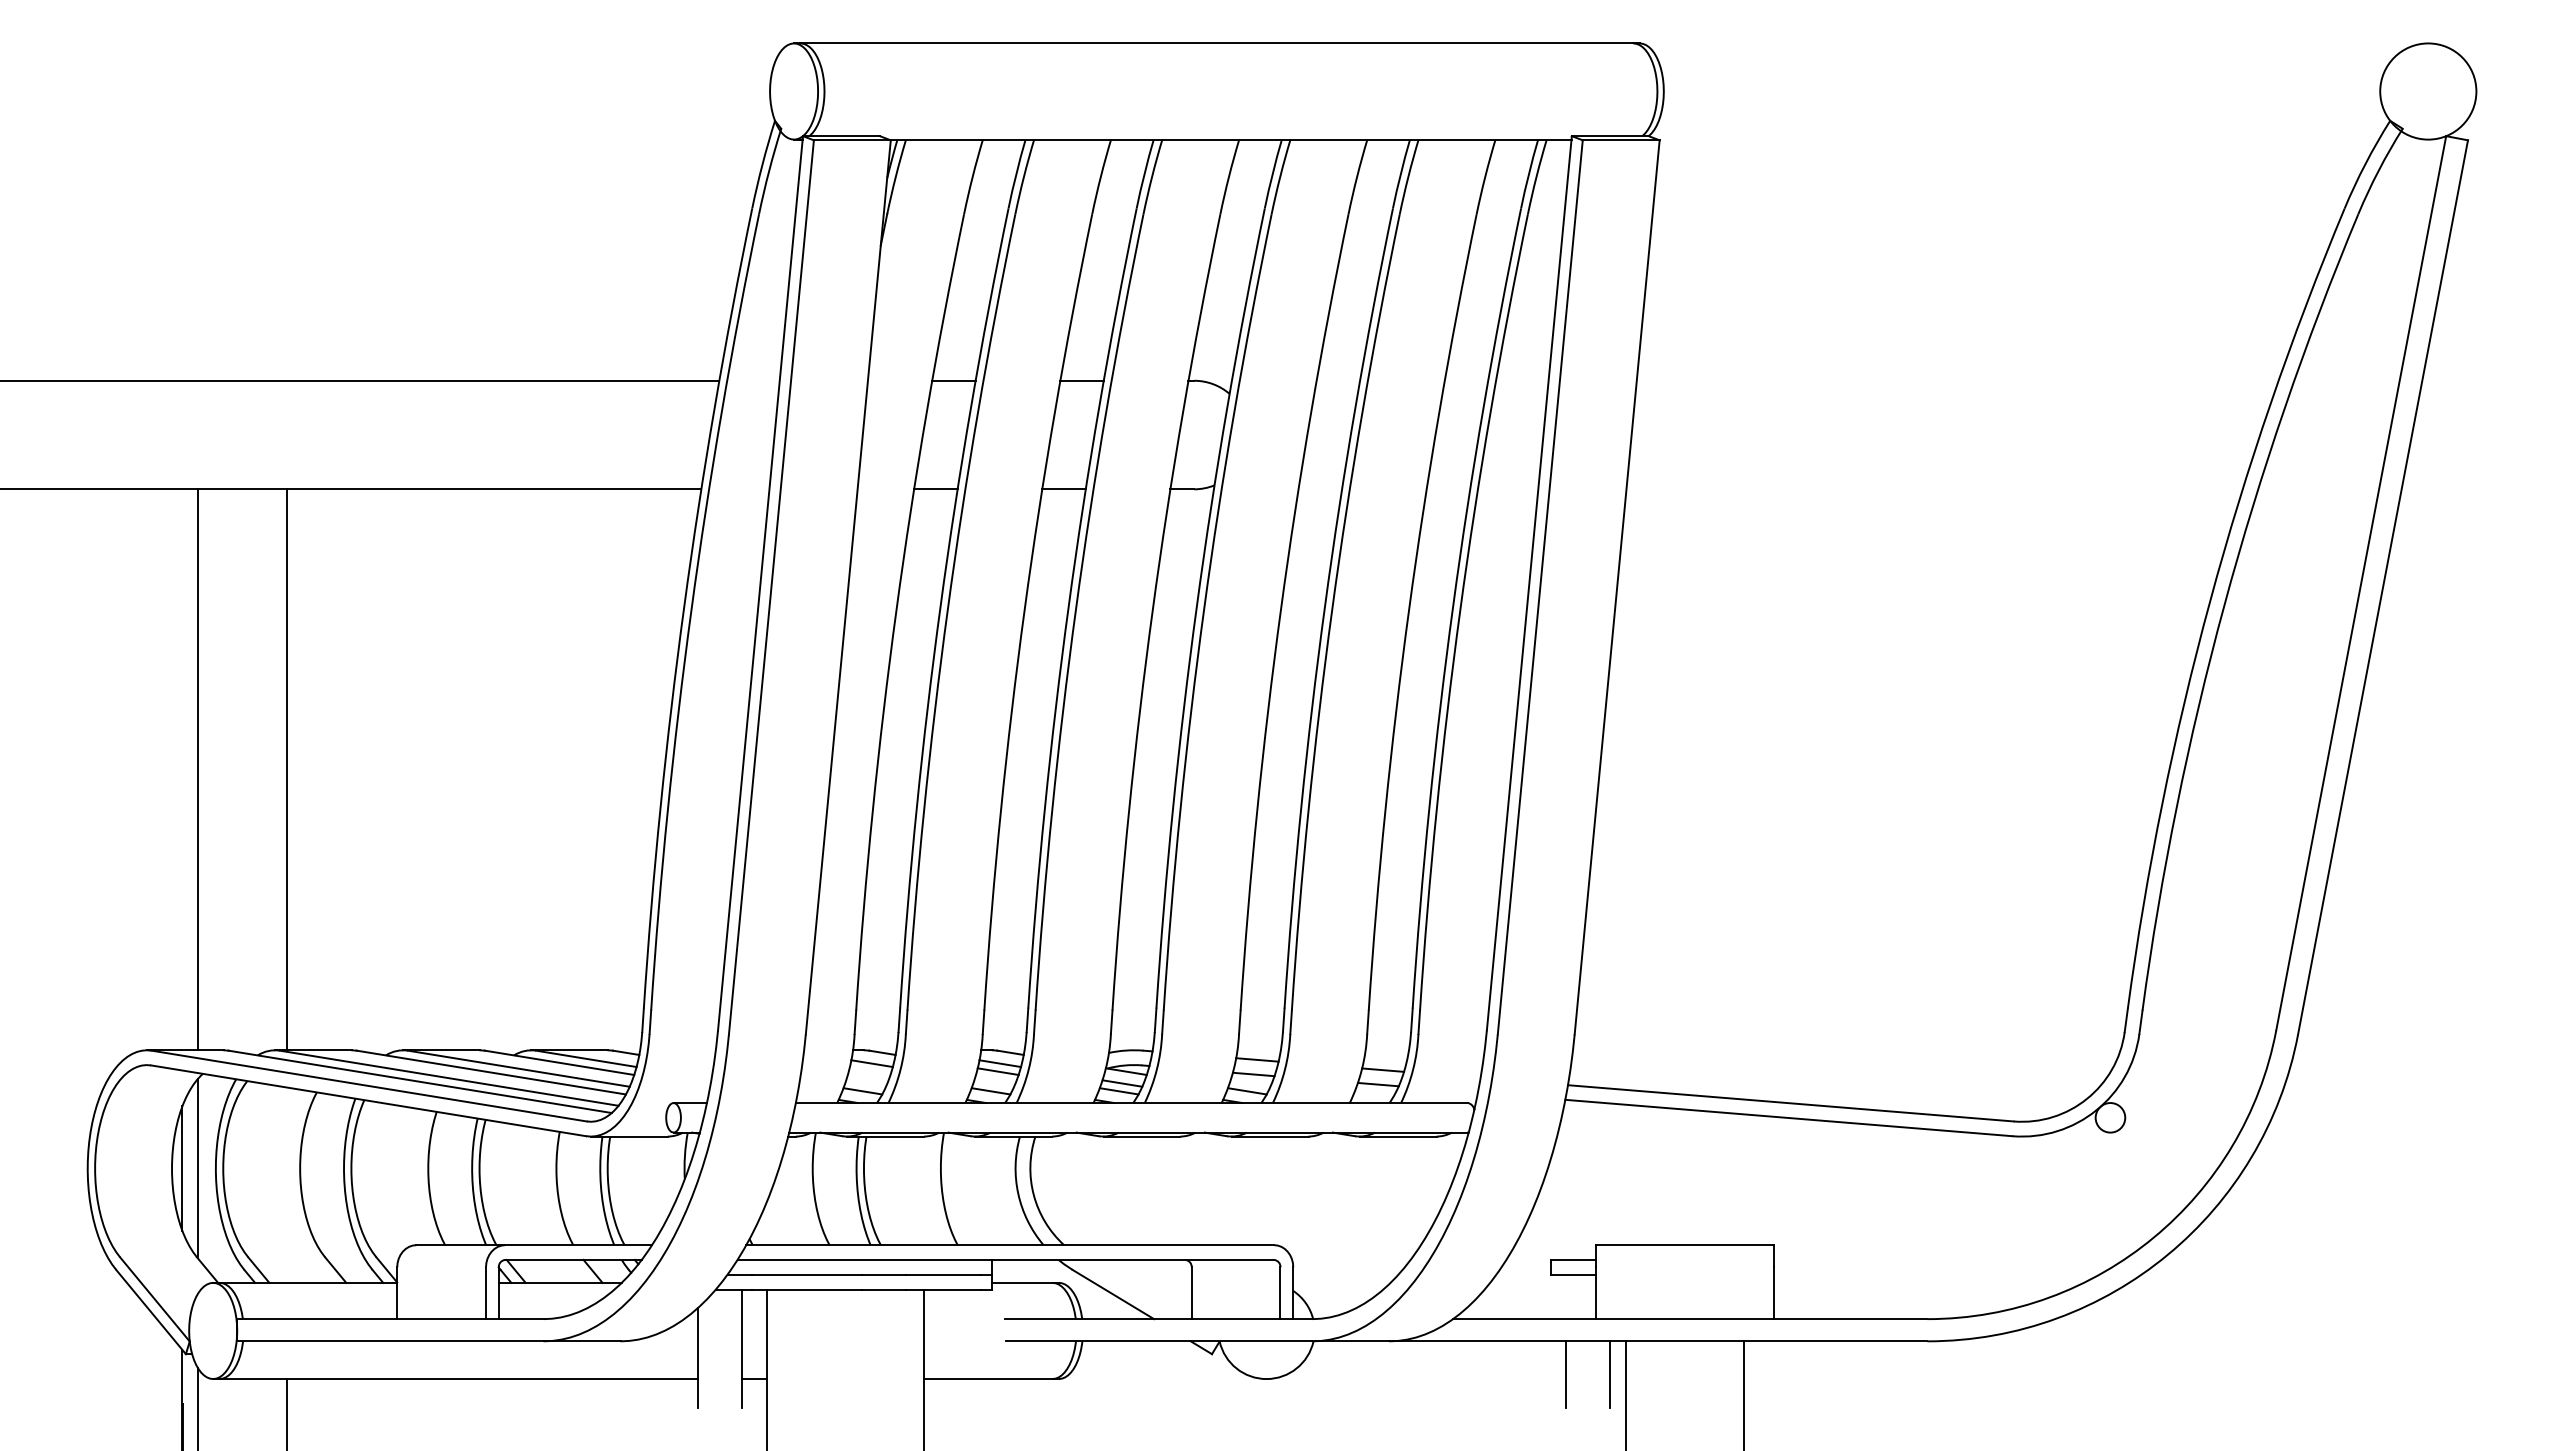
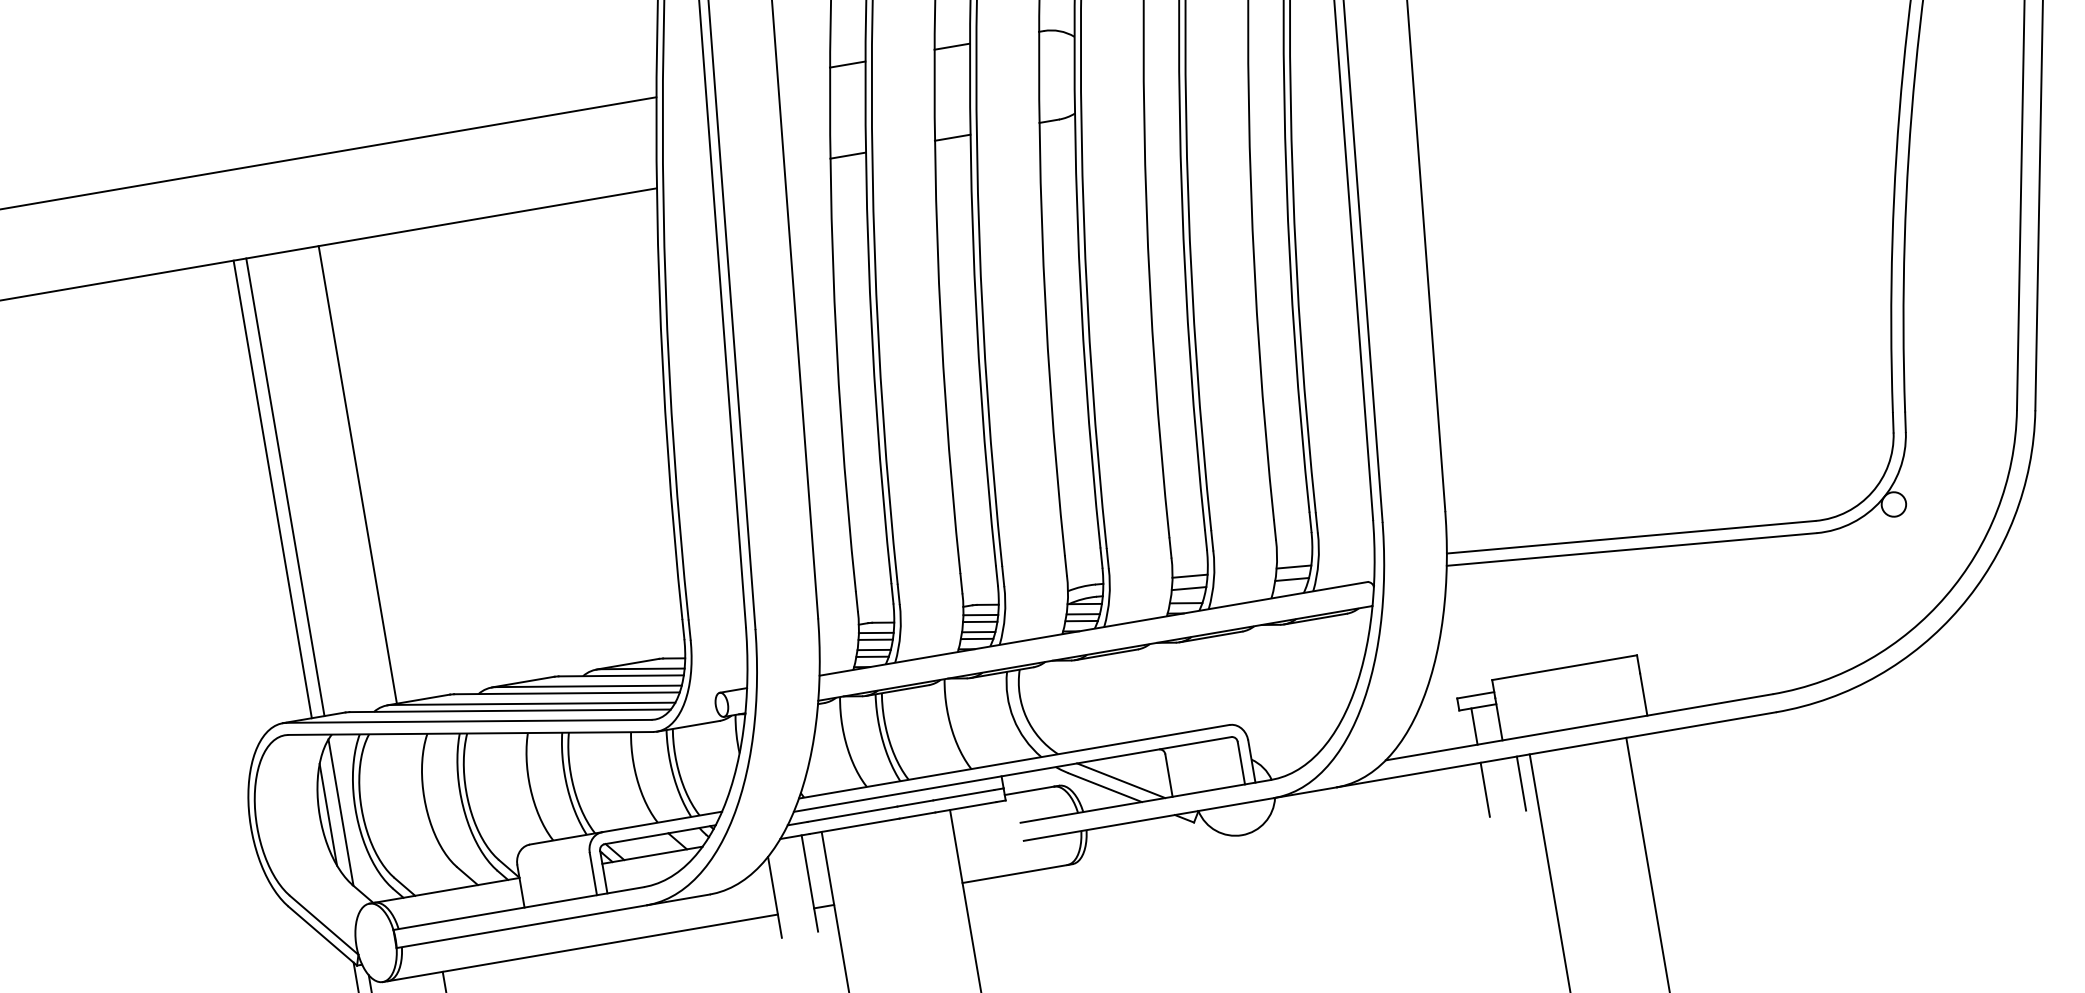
line: (182, 769) -> (272, 489), added
line: (869, 1071) -> (875, 639), added
line: (866, 1083) -> (874, 649), added
line: (994, 1083) -> (978, 632), added
line: (1133, 1289) -> (1120, 780), added
line: (1565, 1296) -> (1474, 726), added

